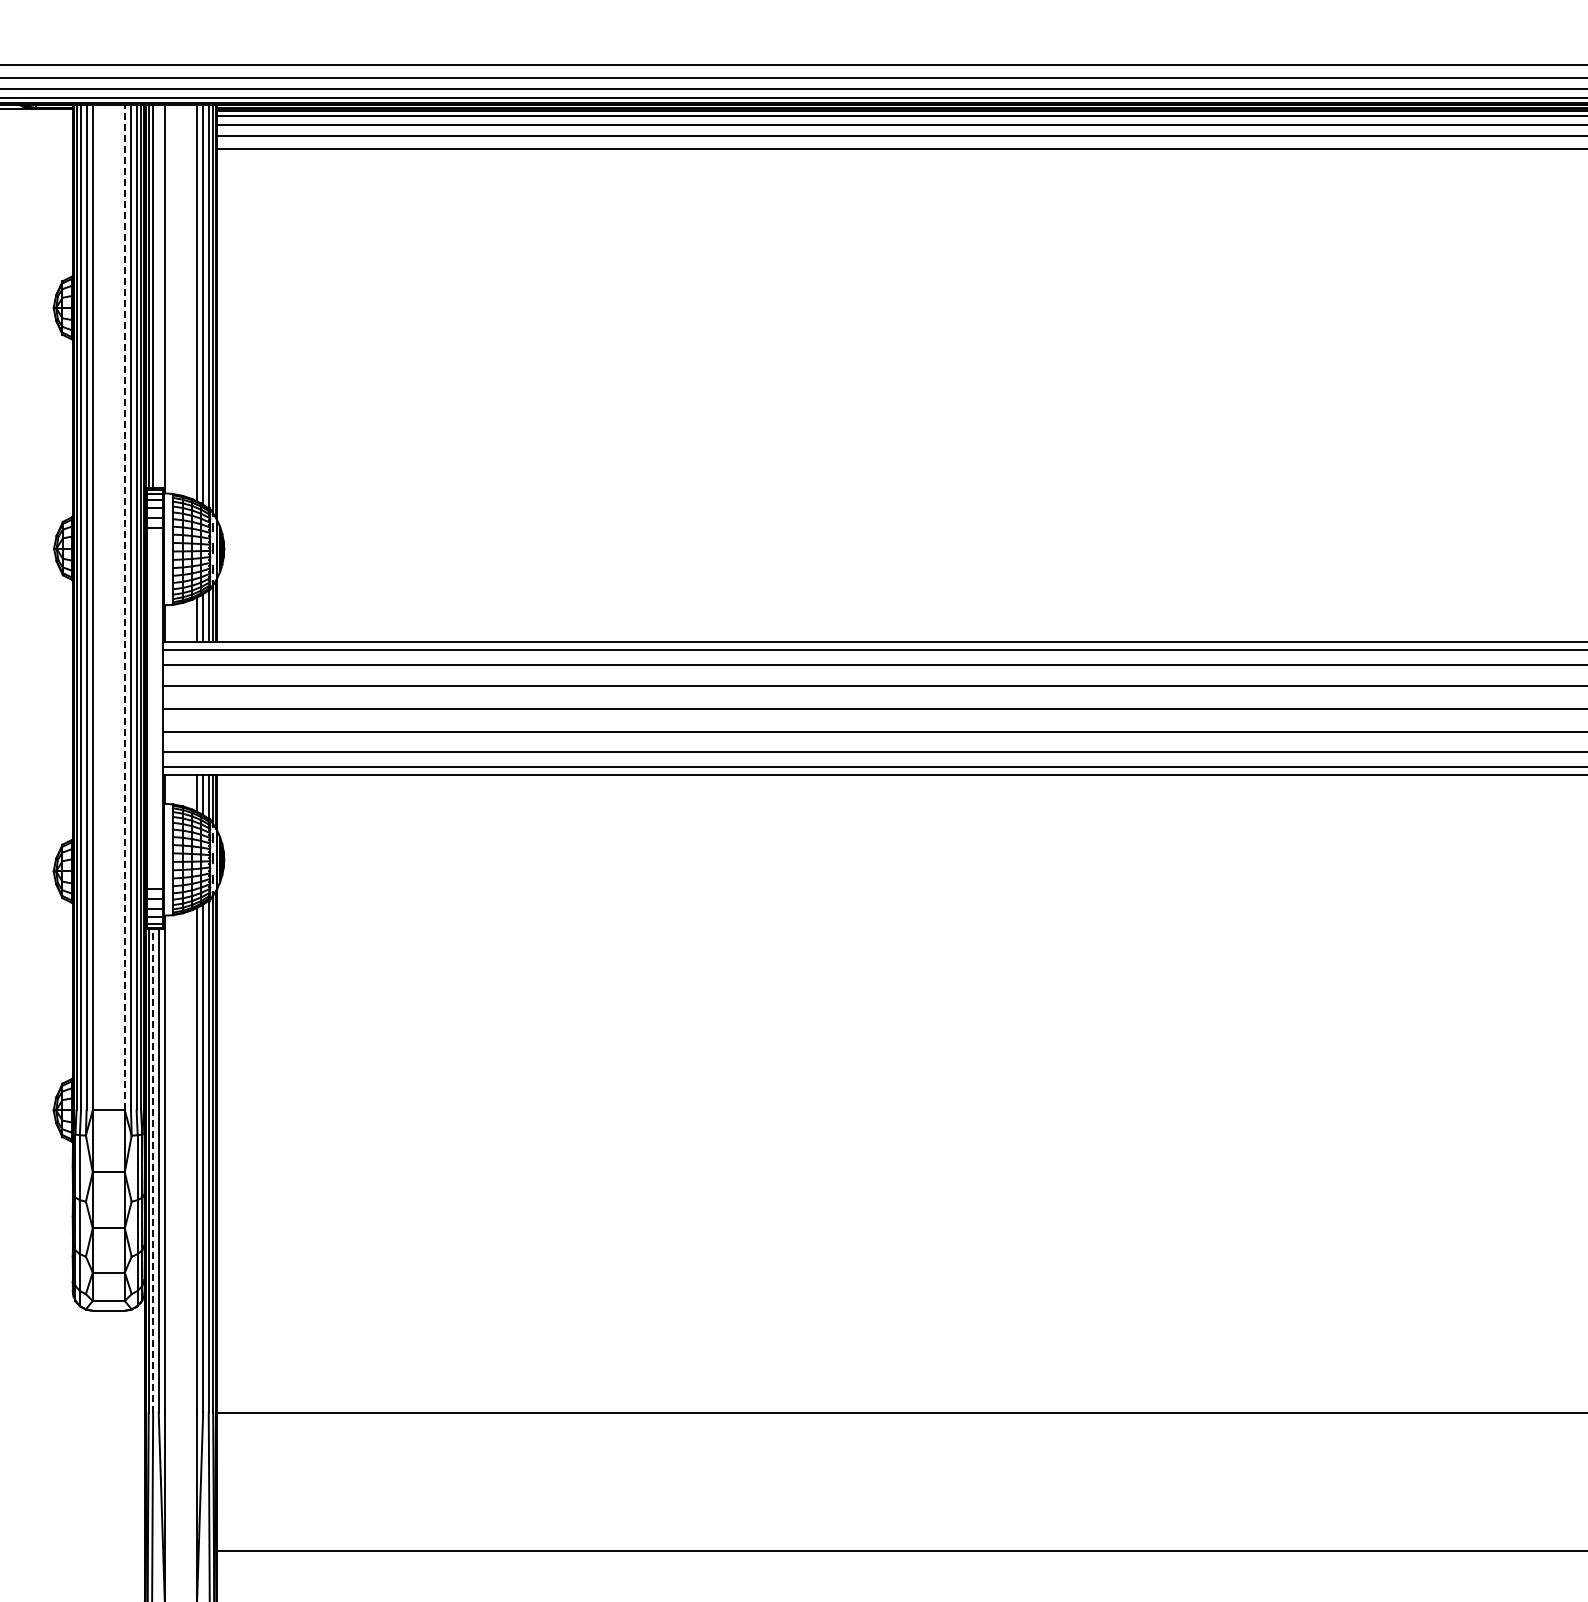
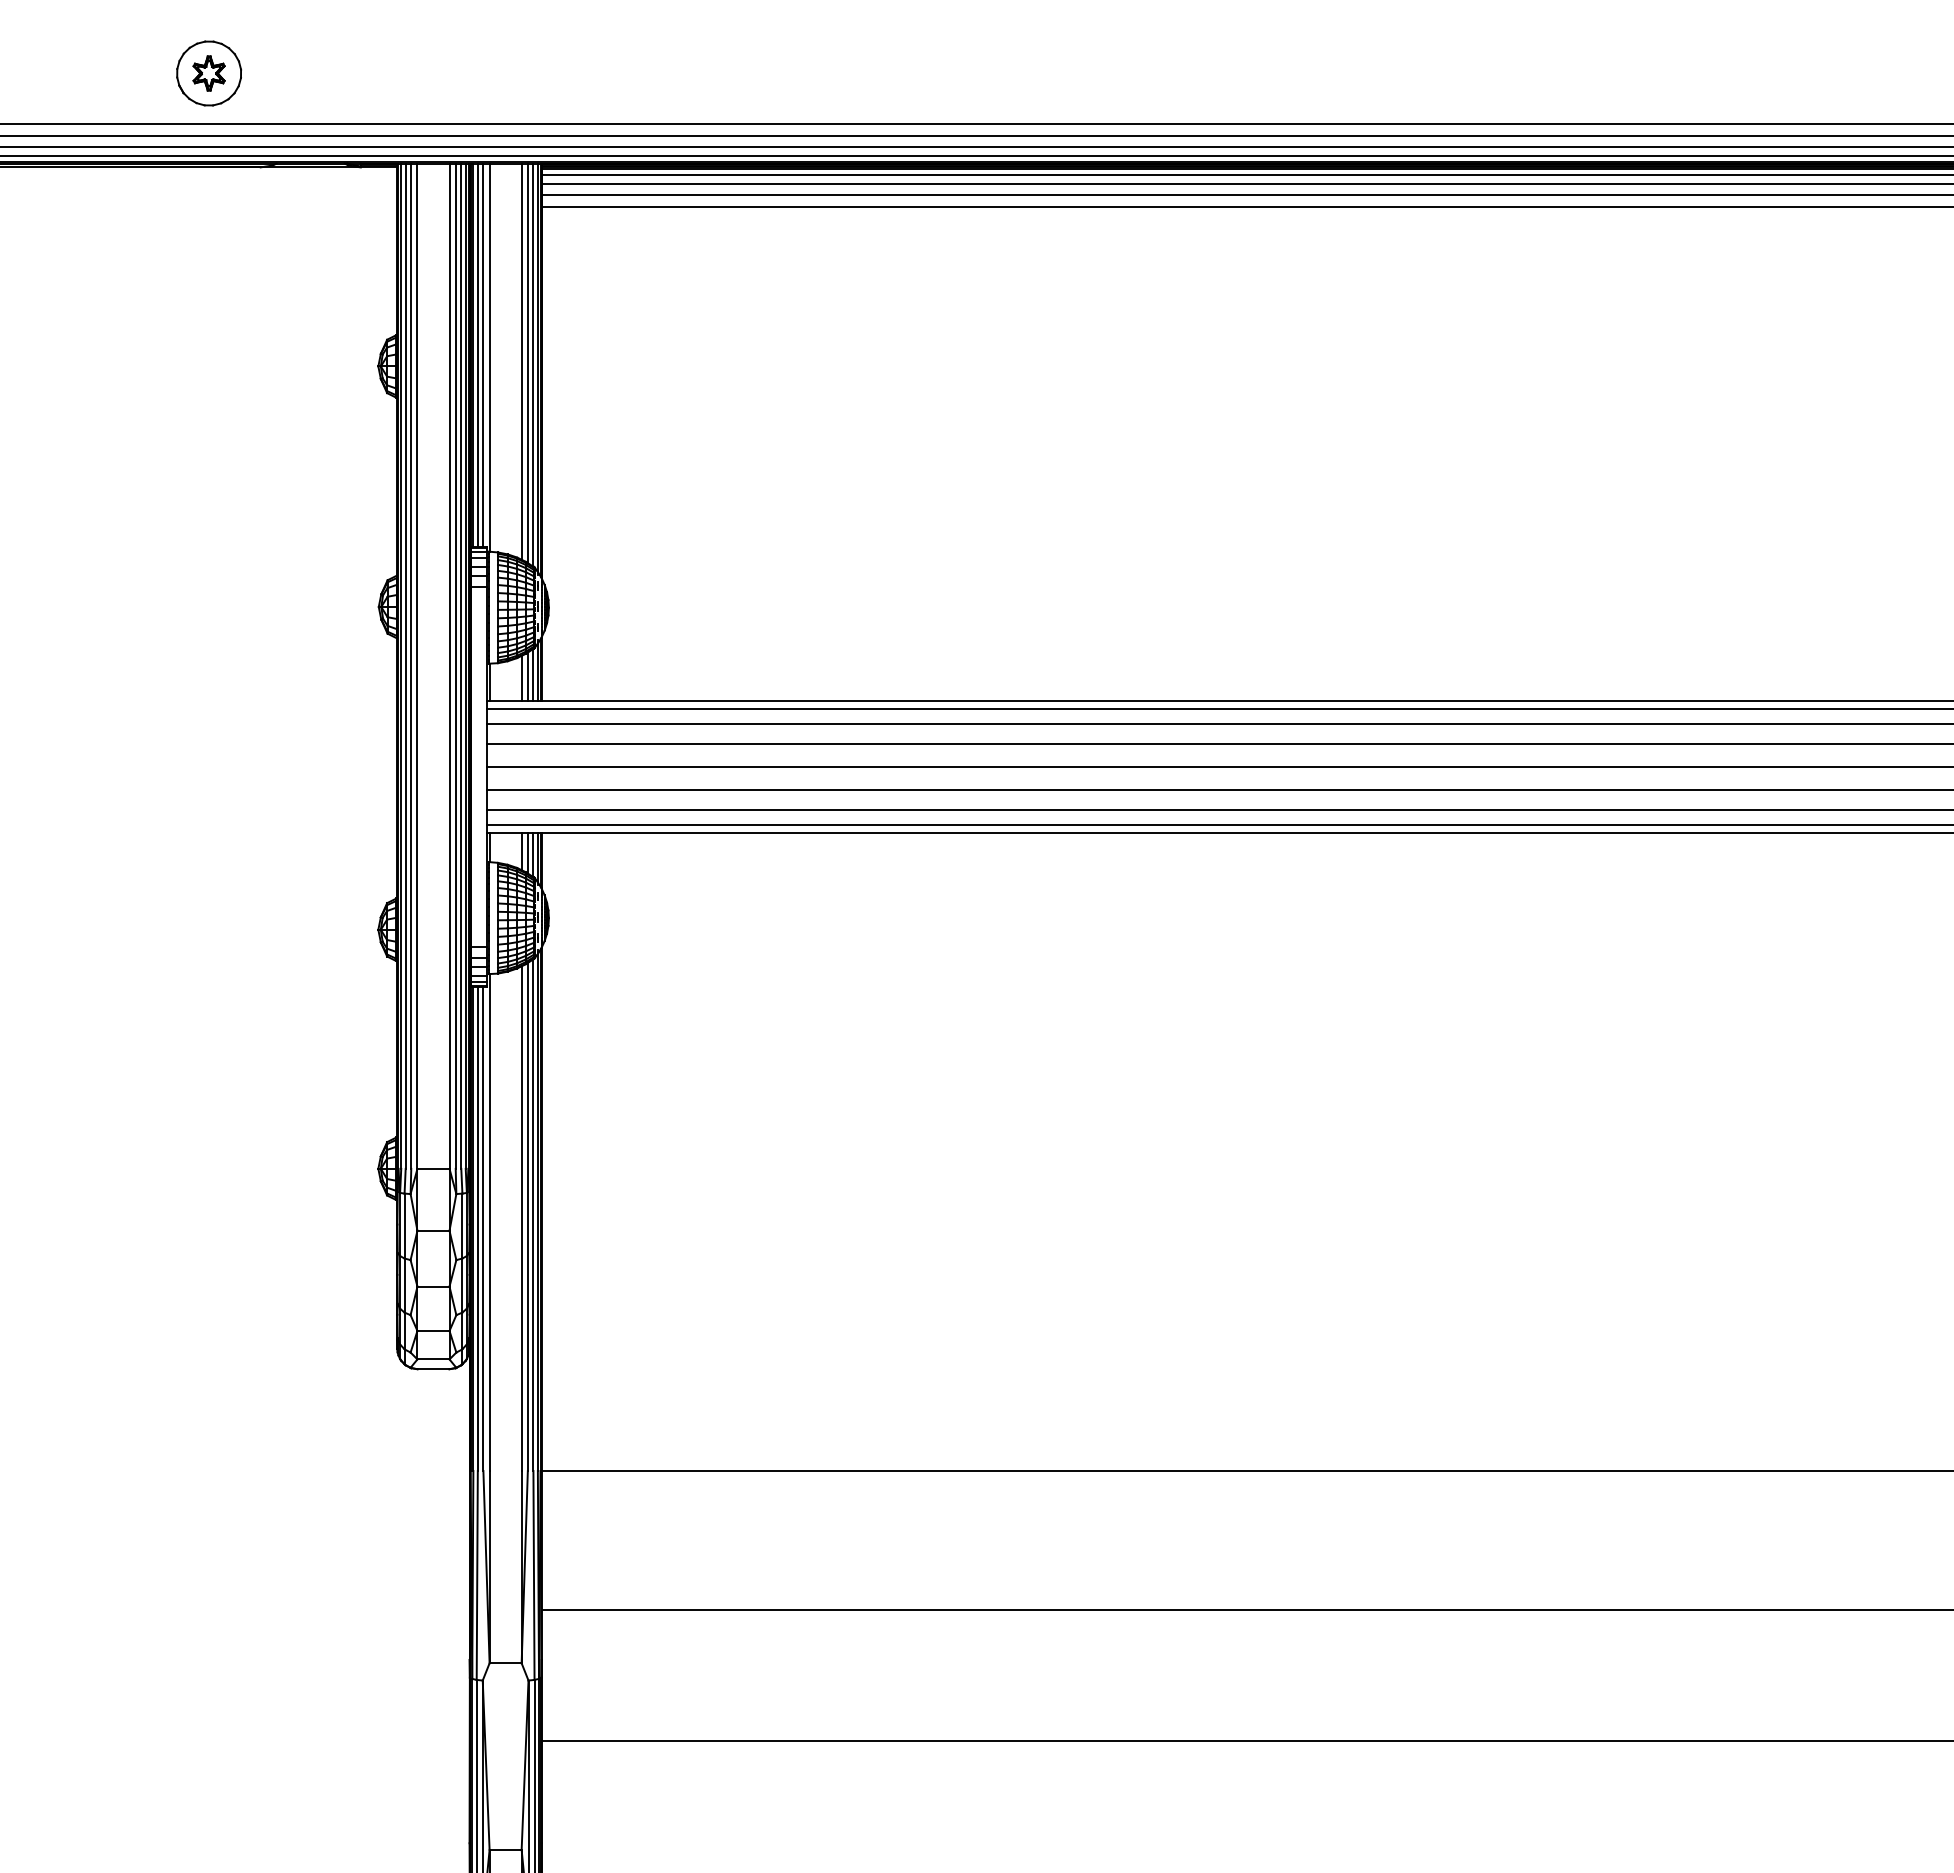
line: (158, 296) -> (483, 354), added
line: (124, 608) -> (449, 666), dashed -> solid
line: (152, 1171) -> (477, 1229), dashed -> solid

